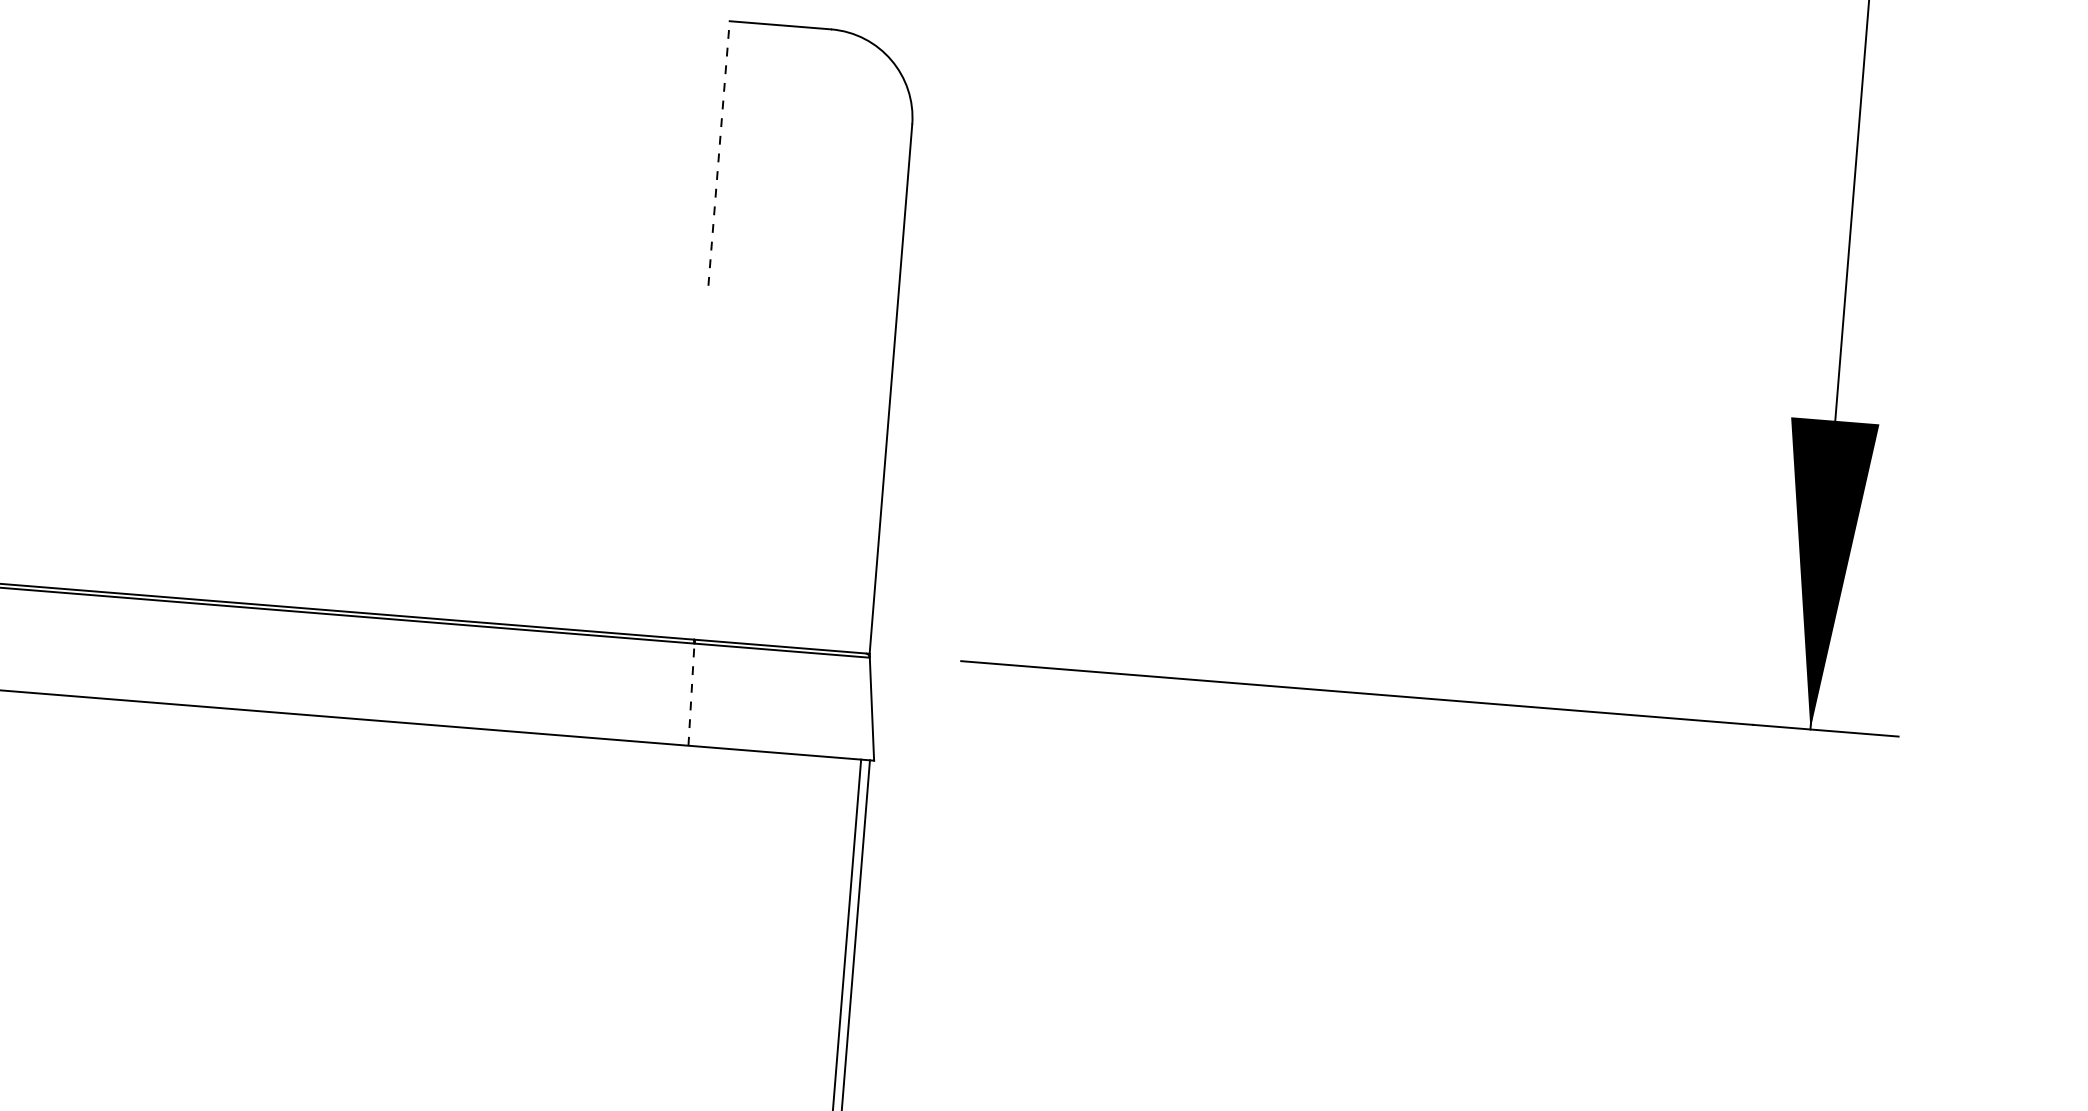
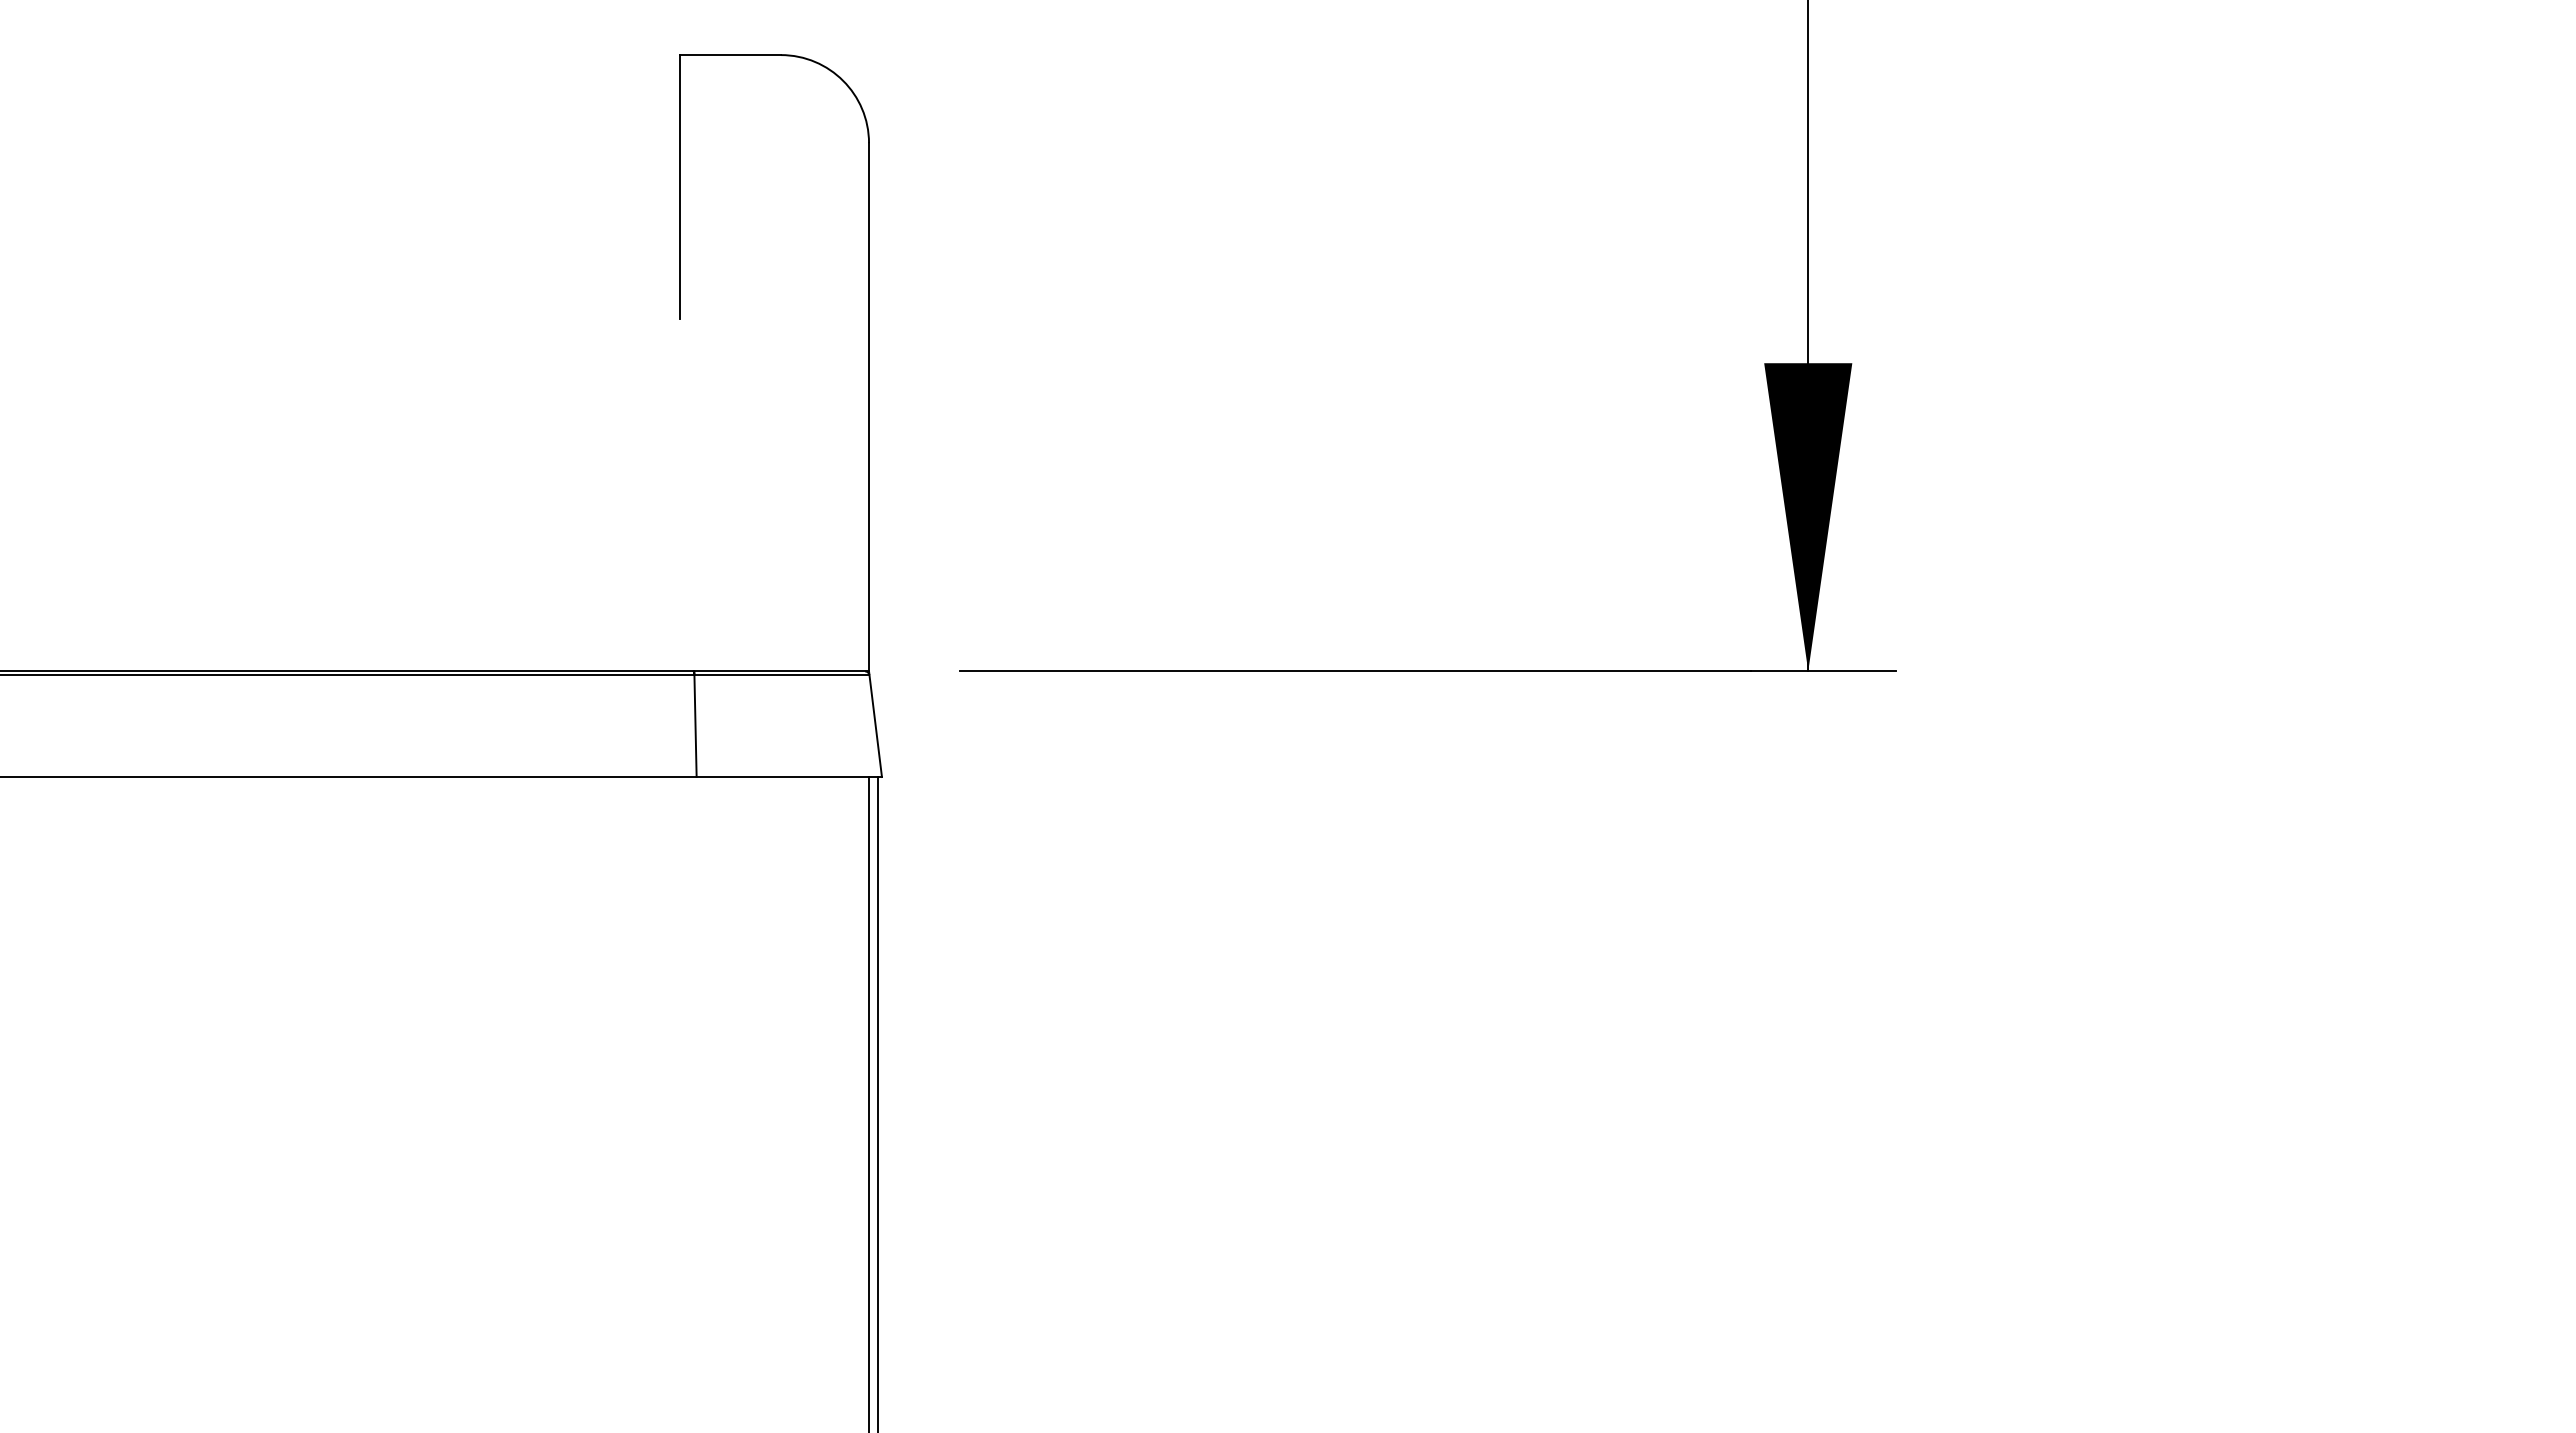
line: (718, 152) -> (679, 186), dashed -> solid
line: (691, 695) -> (695, 726), dashed -> solid

